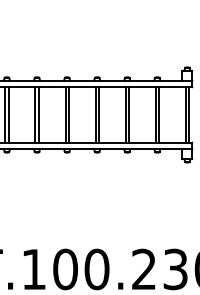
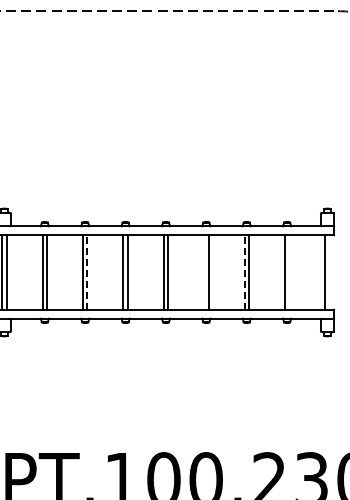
line: (8, 114) -> (87, 272), solid -> dashed
line: (95, 114) -> (204, 272), removed
line: (125, 114) -> (244, 272), solid -> dashed
line: (159, 114) -> (289, 272), removed
line: (188, 114) -> (329, 272), removed

